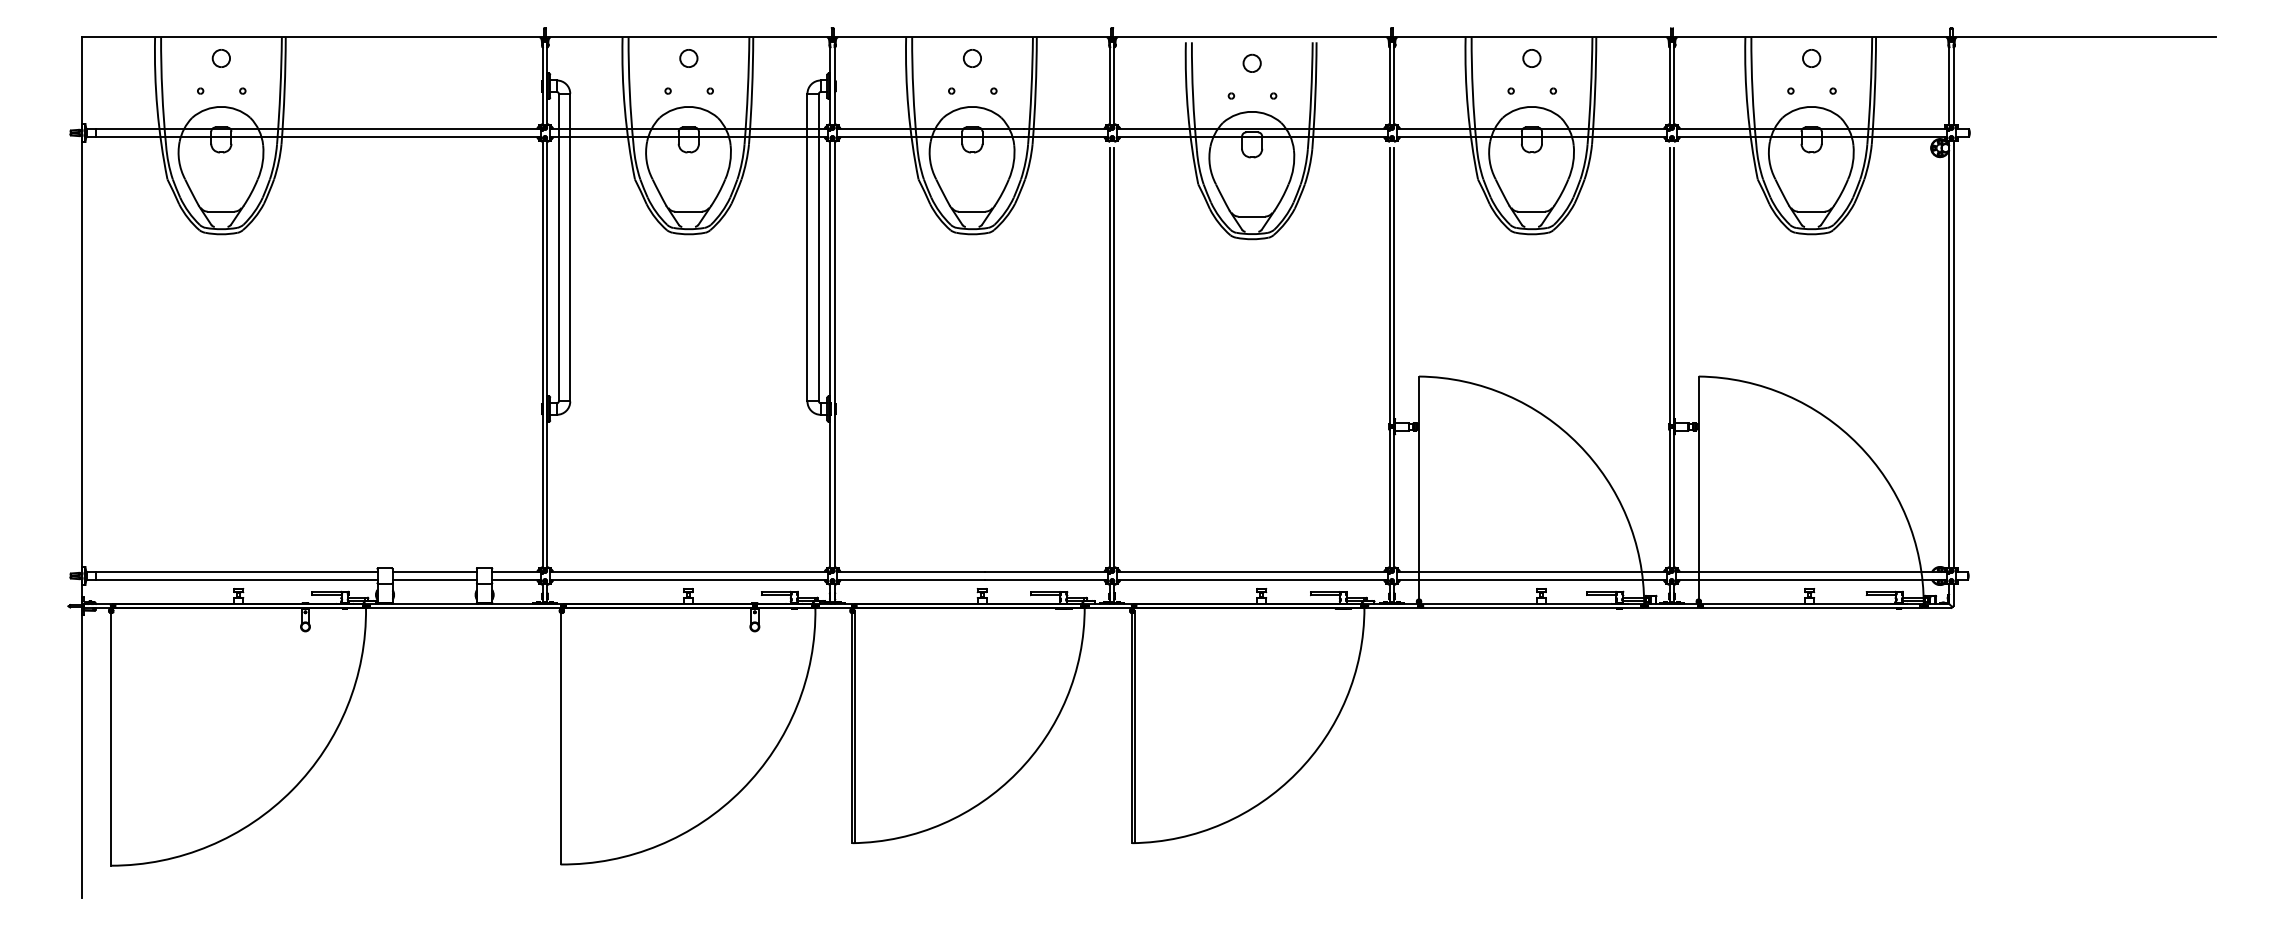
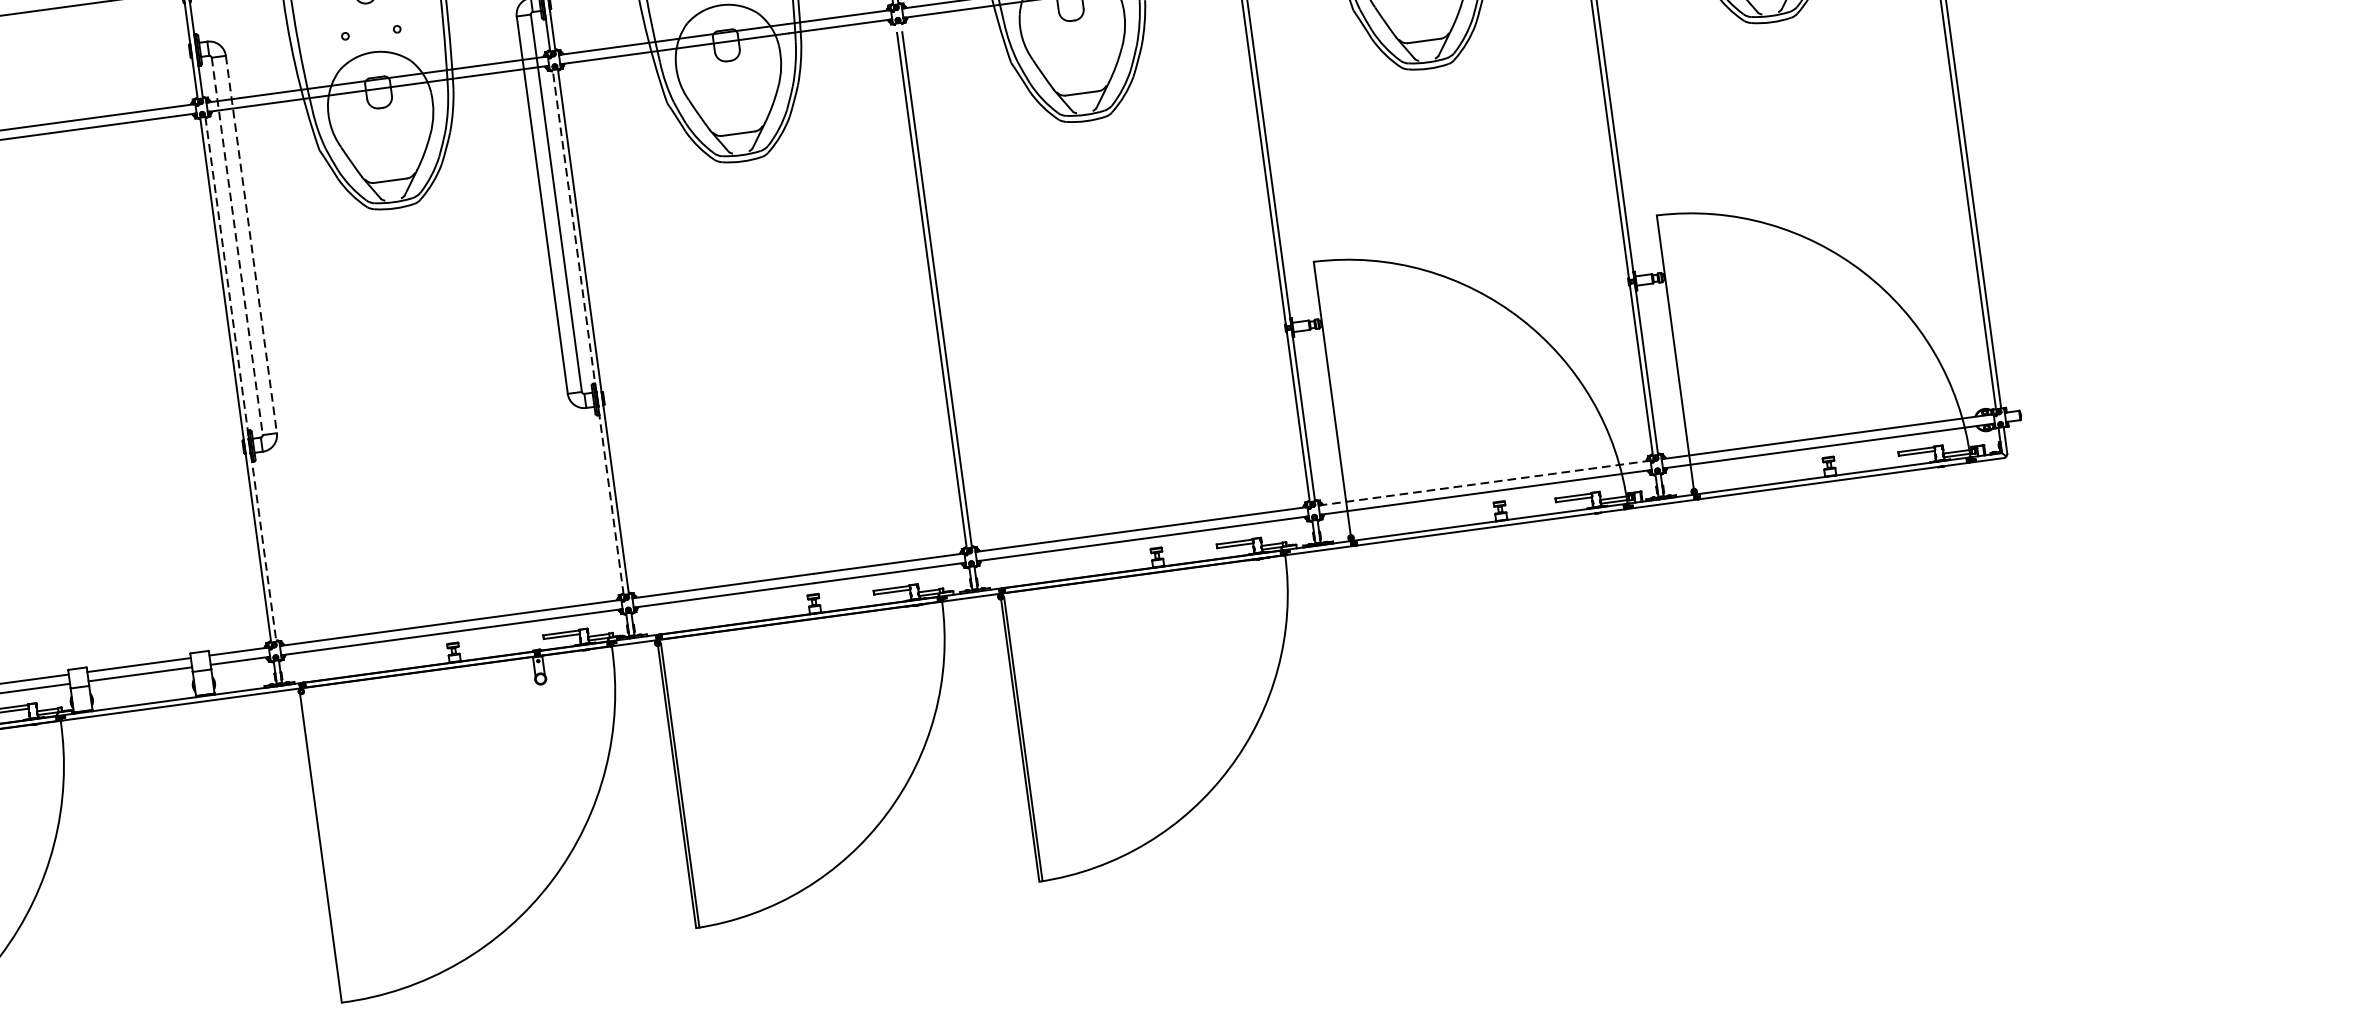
line: (558, 247) -> (236, 246), solid -> dashed
line: (570, 247) -> (251, 244), solid -> dashed
line: (547, 354) -> (241, 379), solid -> dashed
line: (830, 354) -> (588, 332), solid -> dashed
line: (1532, 572) -> (1485, 483), solid -> dashed

